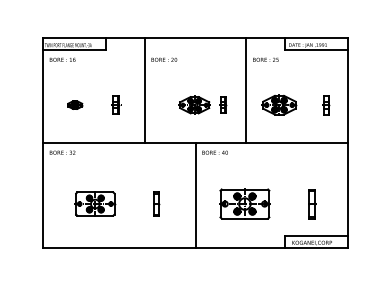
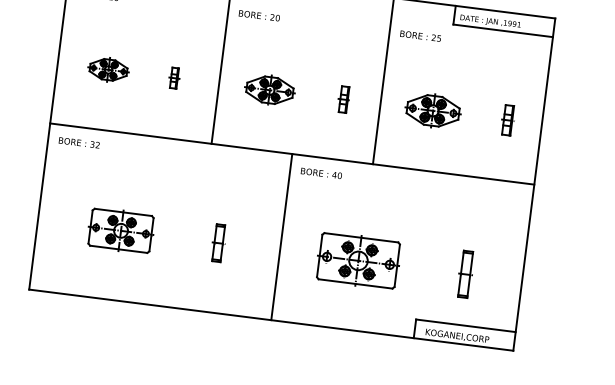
part: (75, 104) -> (109, 68), size x1.67
part: (194, 104) -> (269, 89), moved
part: (116, 105) -> (174, 78), size x0.71

